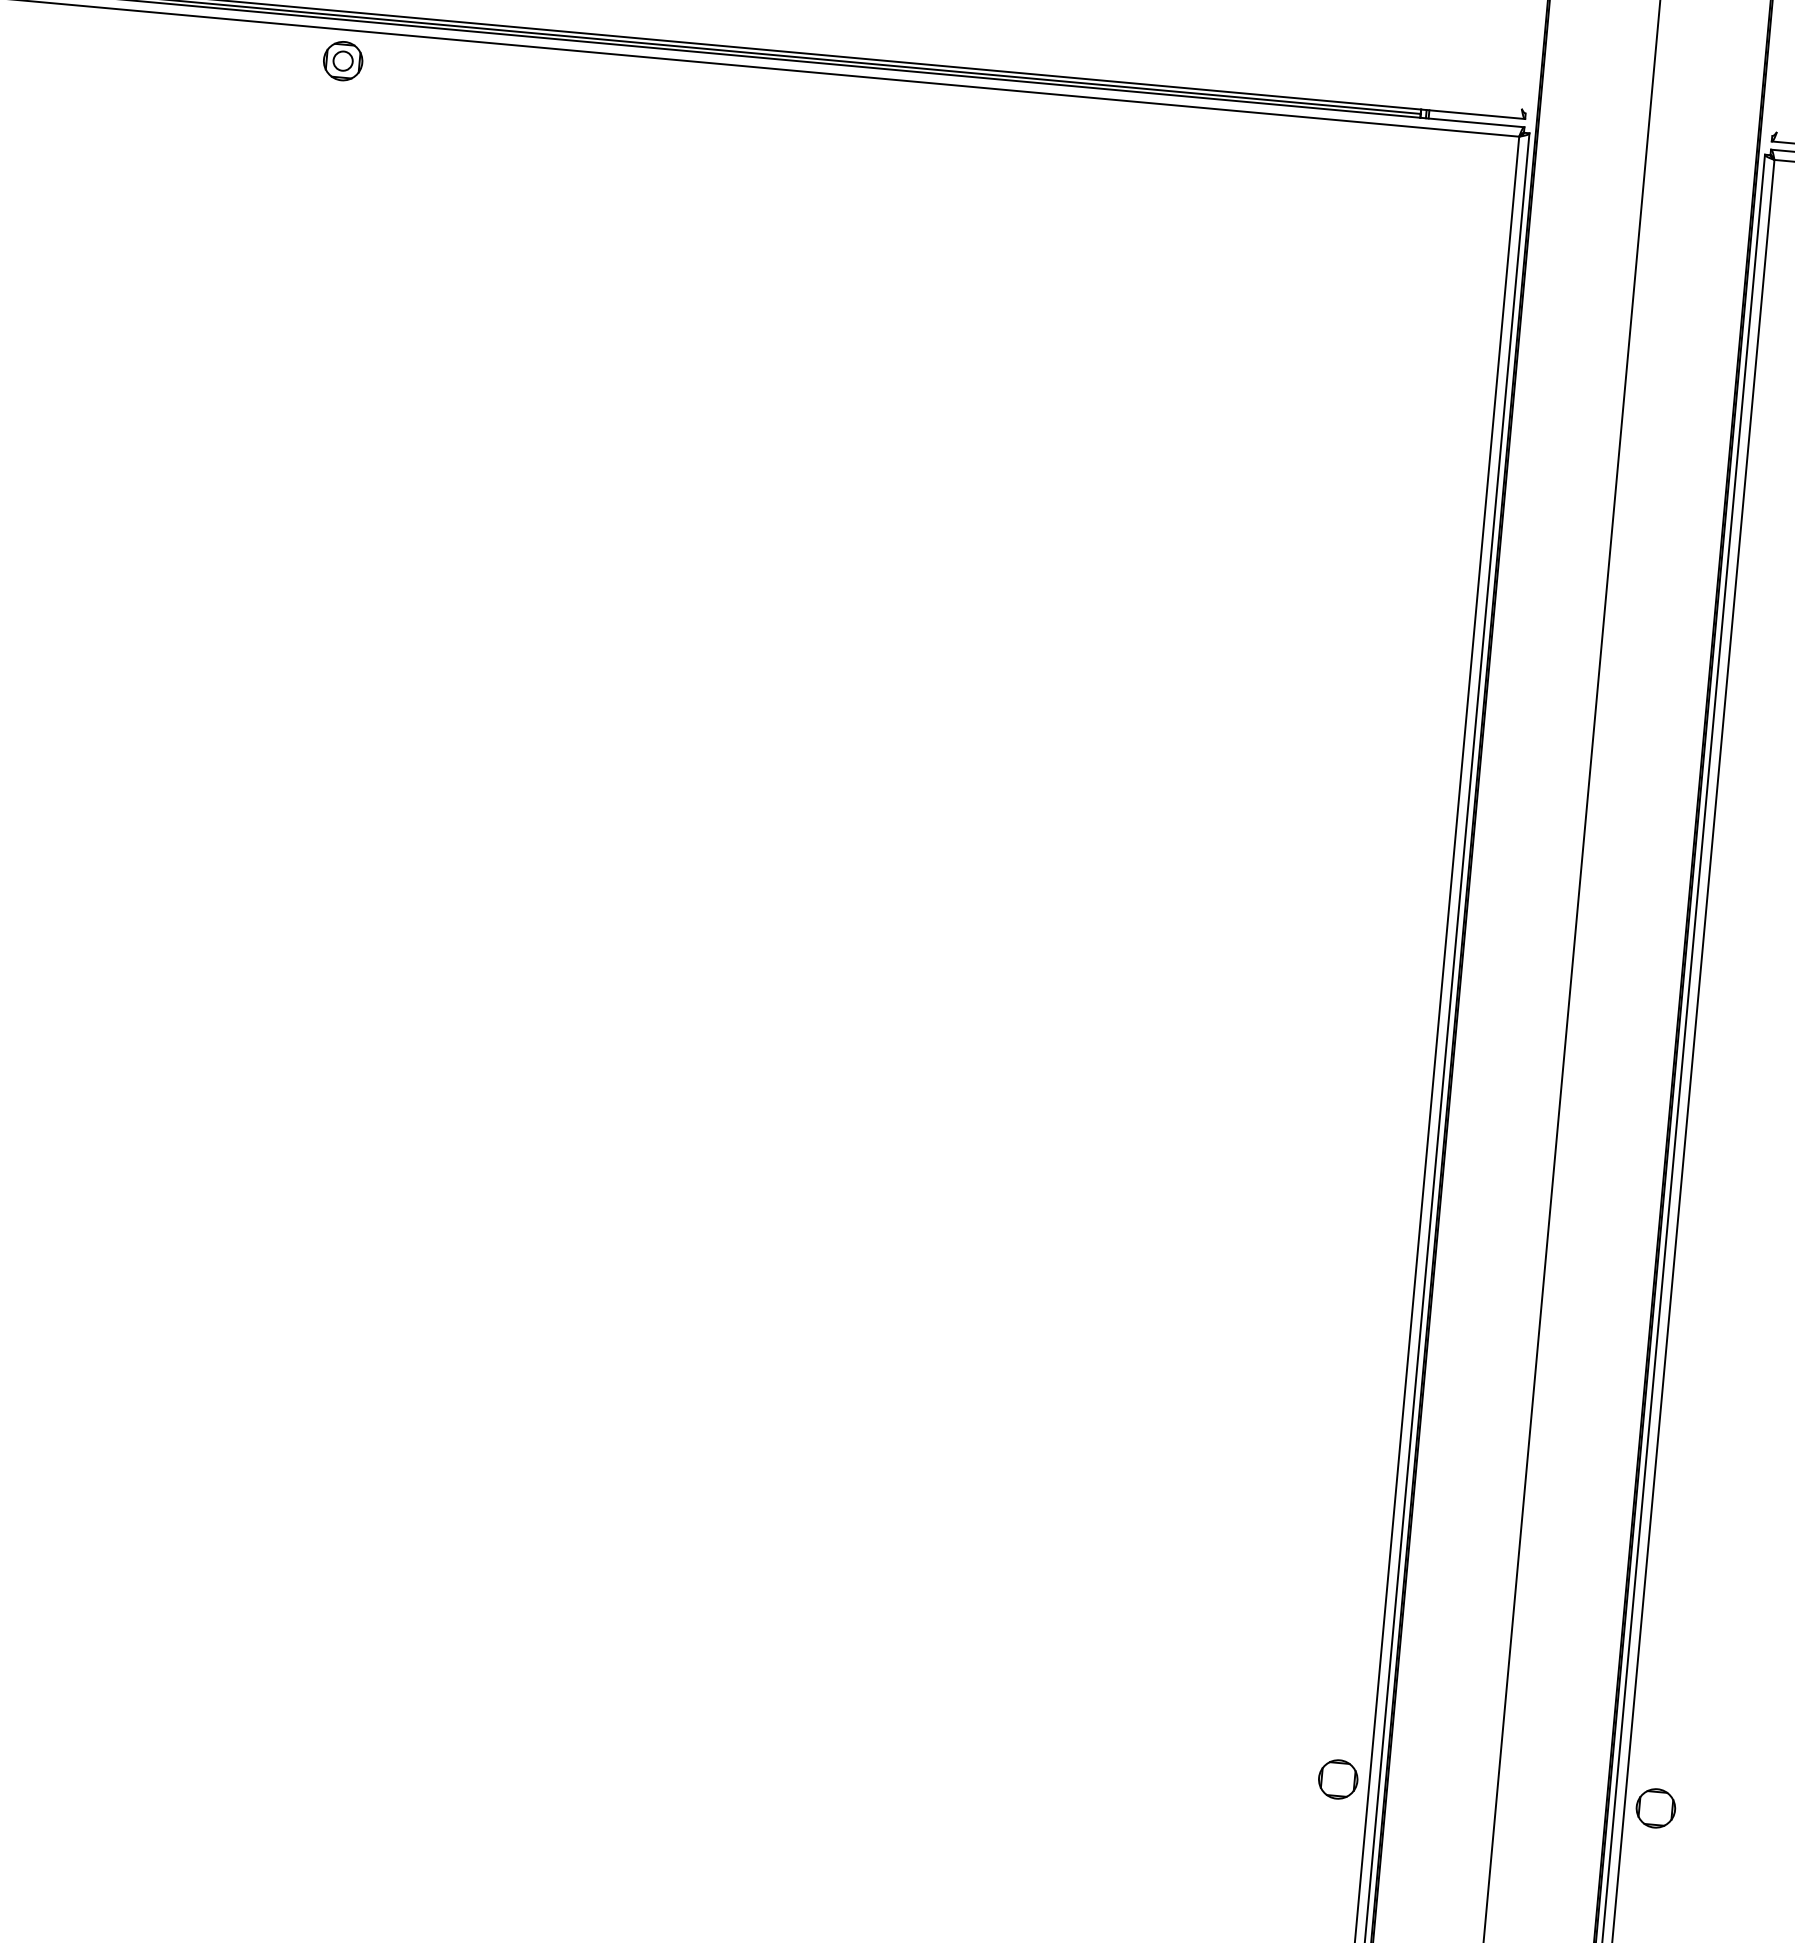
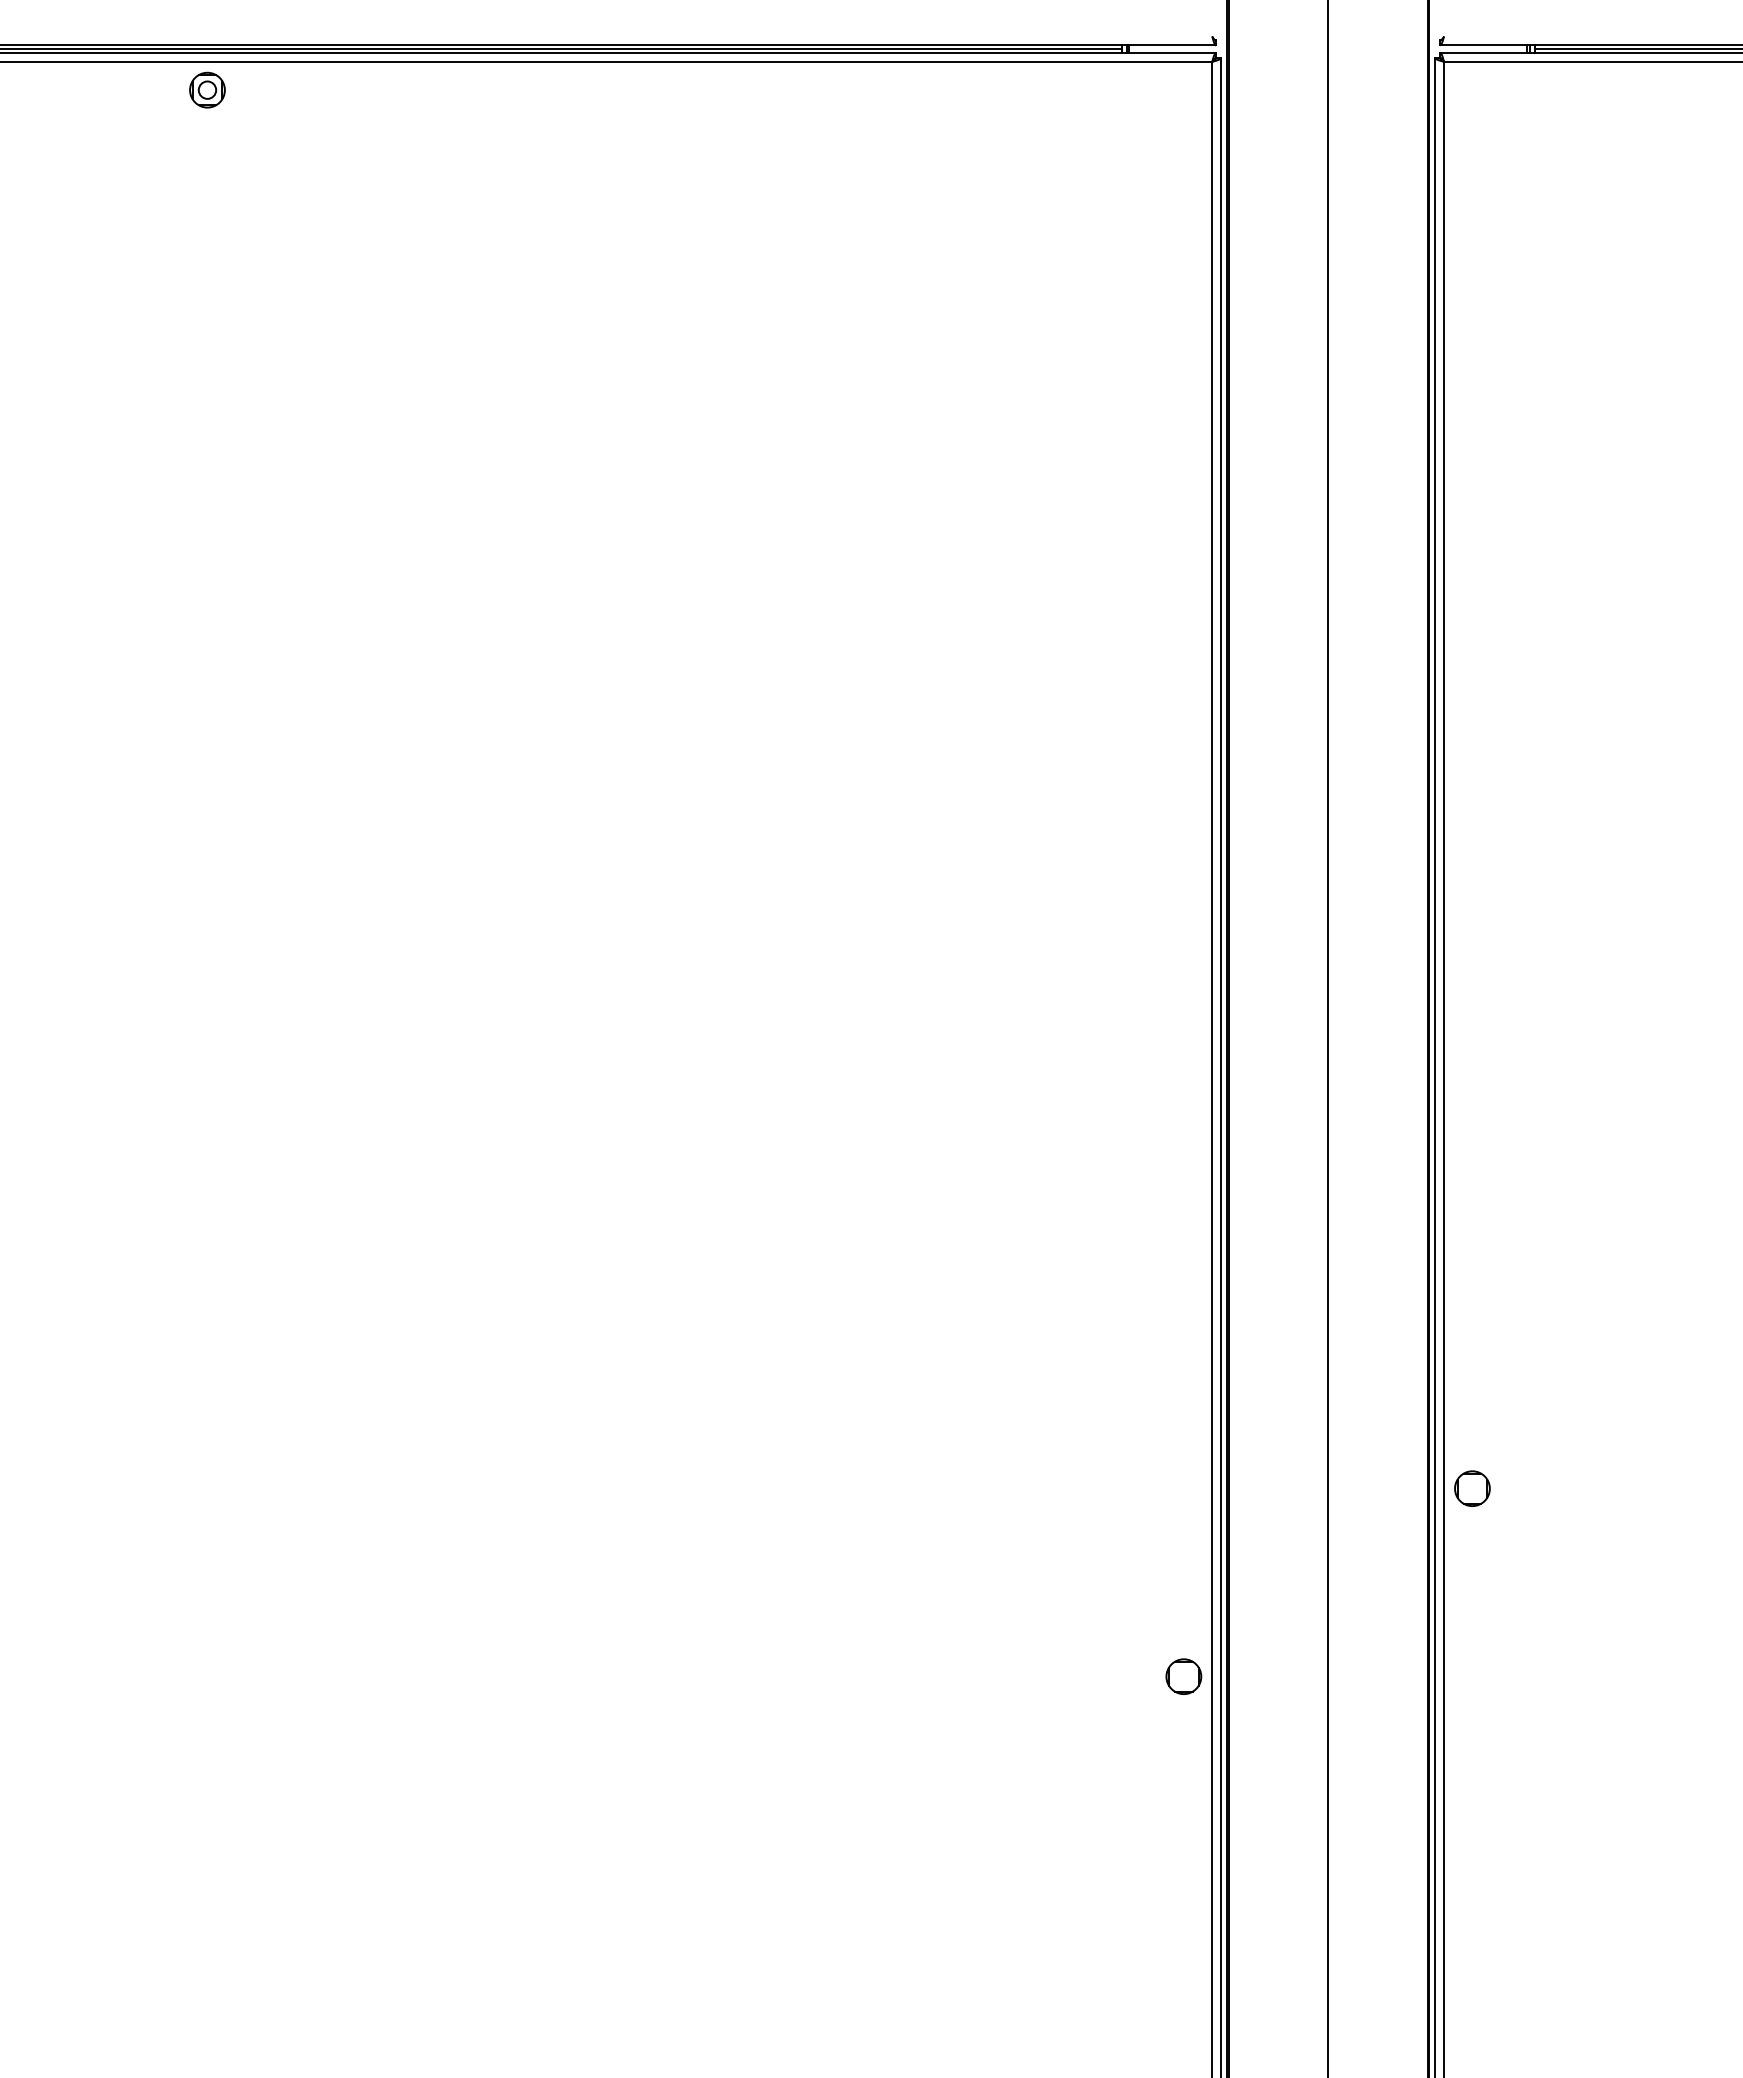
part: (343, 60) -> (207, 89), moved
part: (1337, 1779) -> (1183, 1676), moved
part: (1655, 1808) -> (1472, 1488), moved

